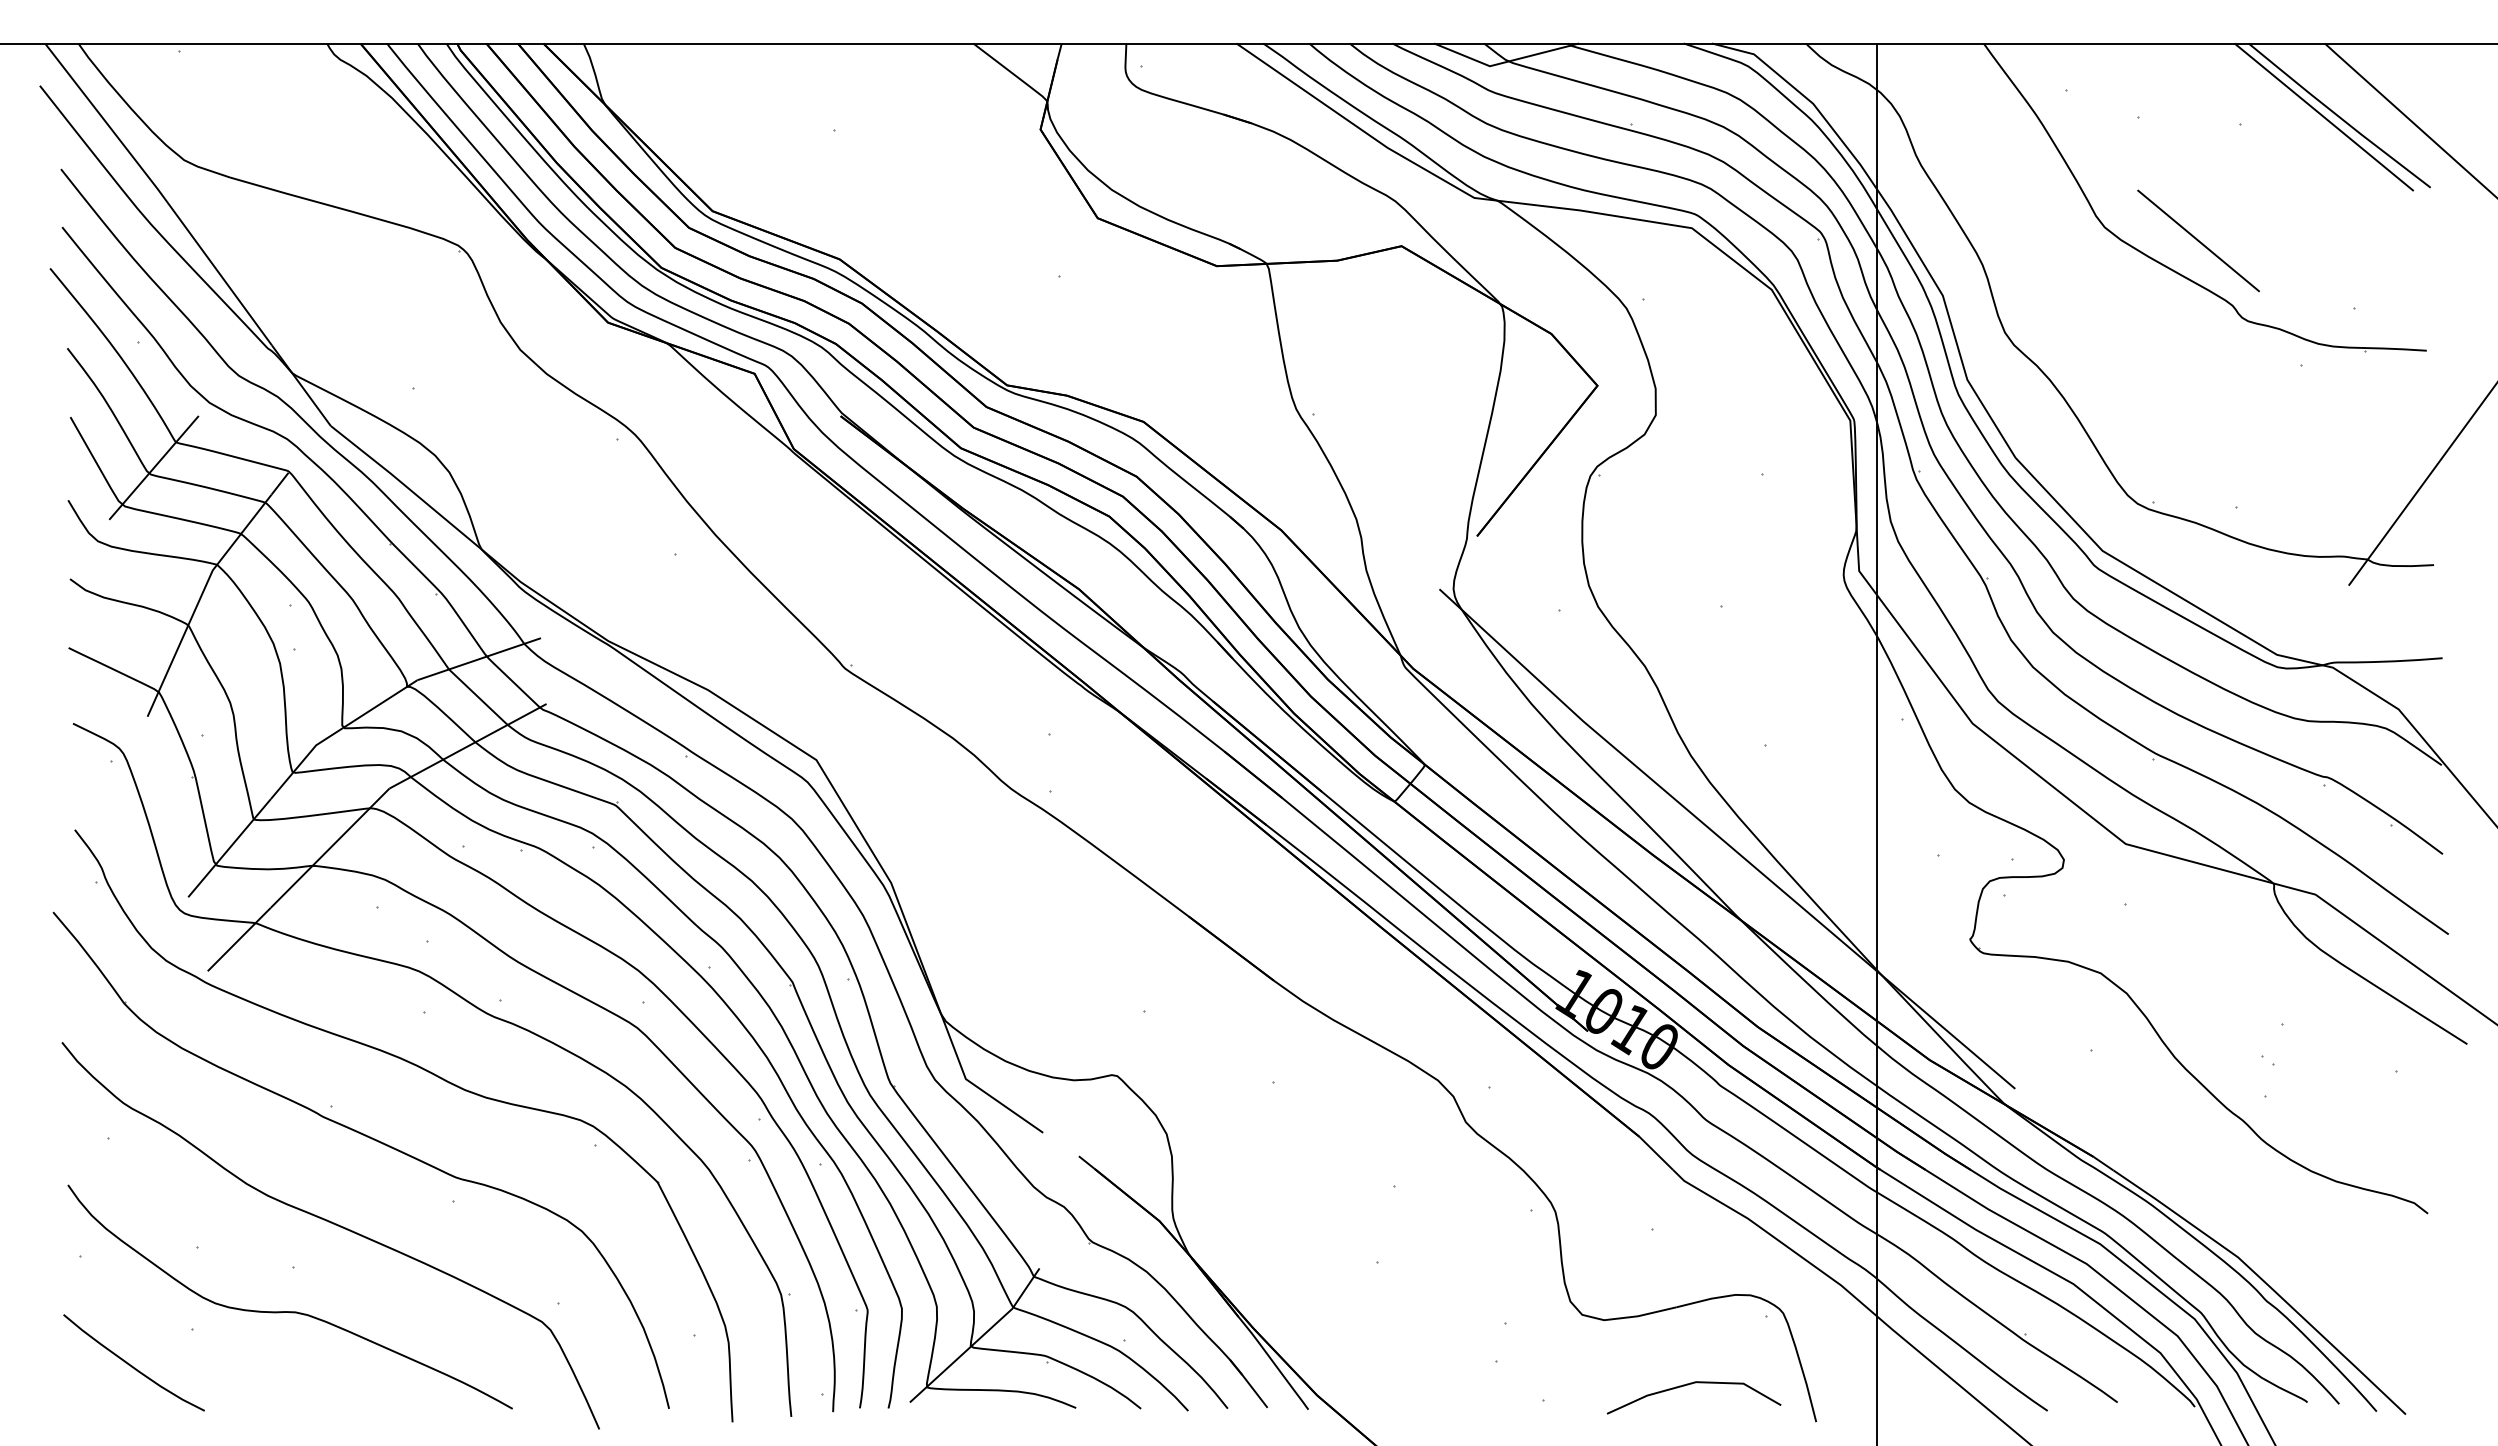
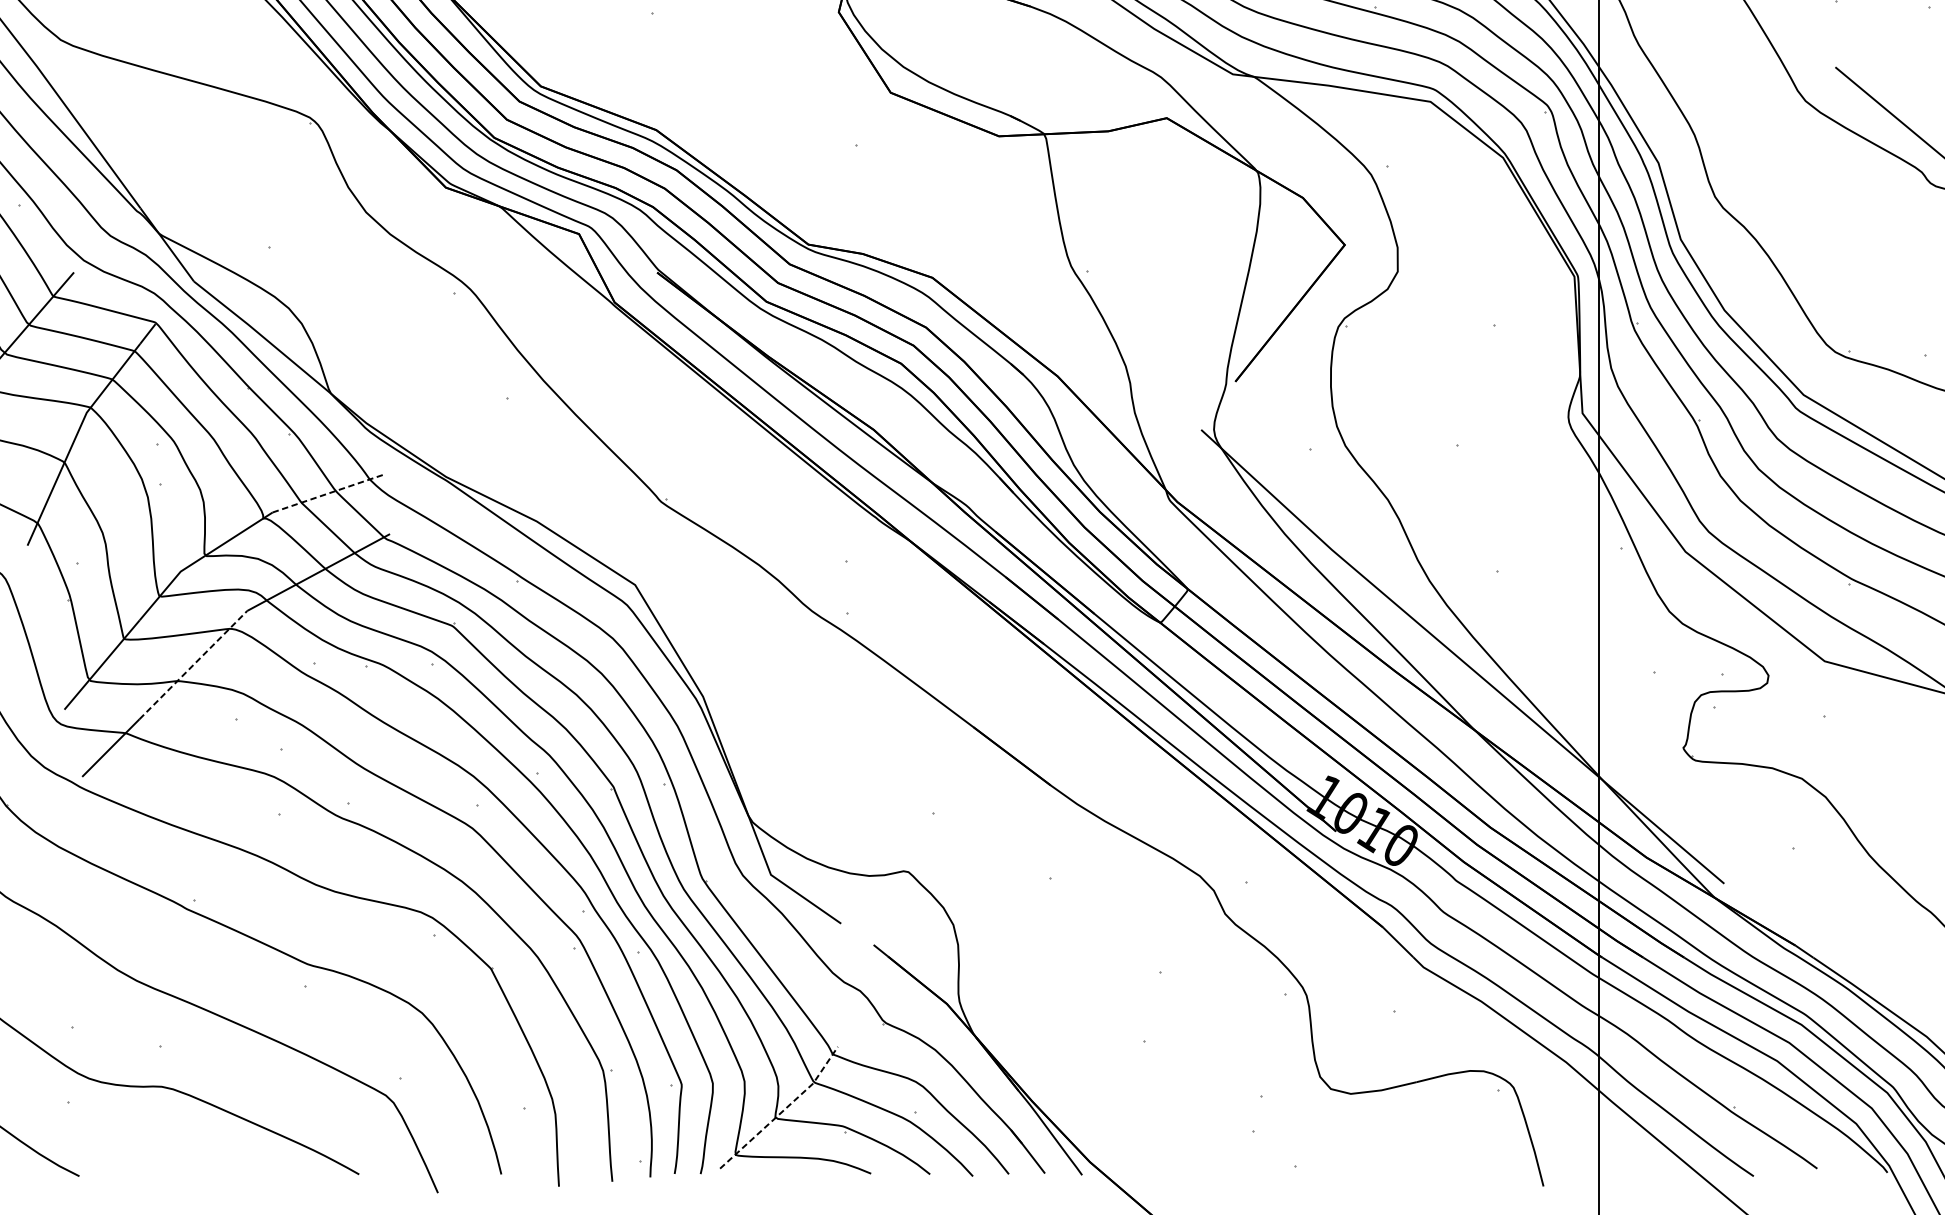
line: (479, 659) -> (329, 493), solid -> dashed
line: (330, 847) -> (193, 664), solid -> dashed
line: (979, 1338) -> (783, 1110), solid -> dashed
line: (1688, 1385) -> (1427, 1153), removed

